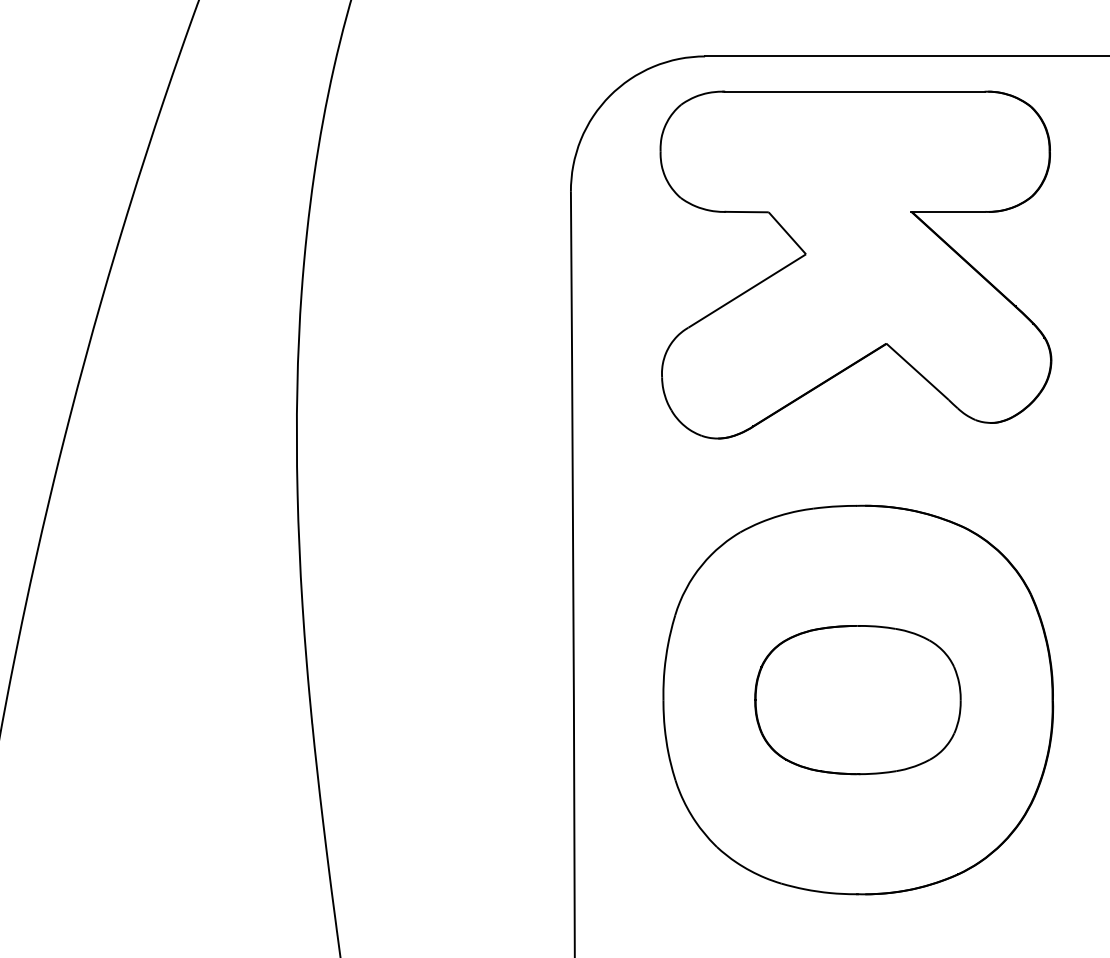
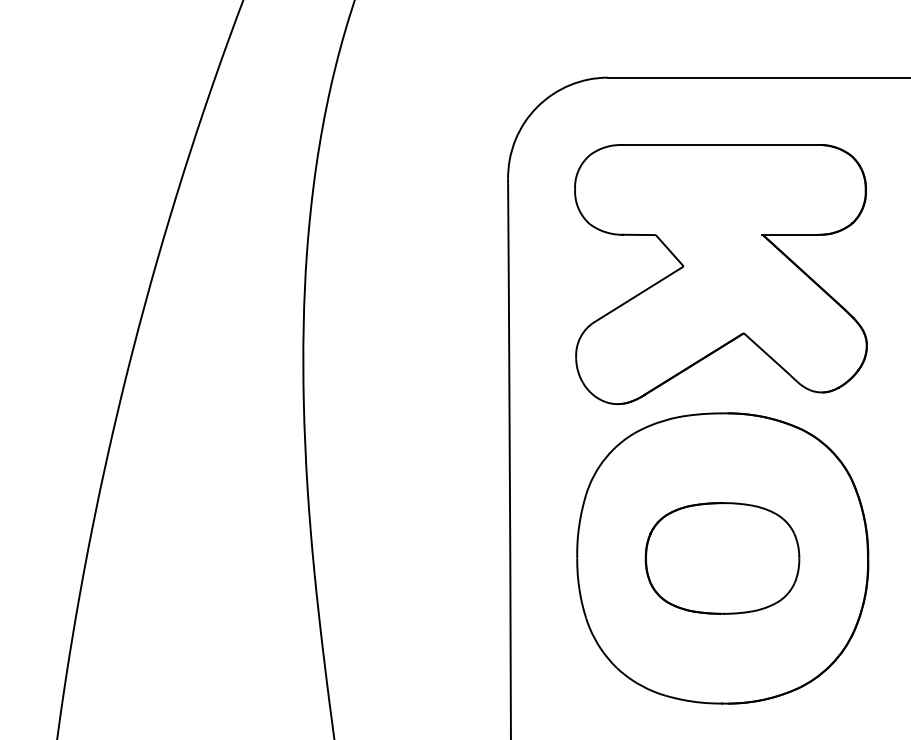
part: (855, 265) -> (720, 274), moved

